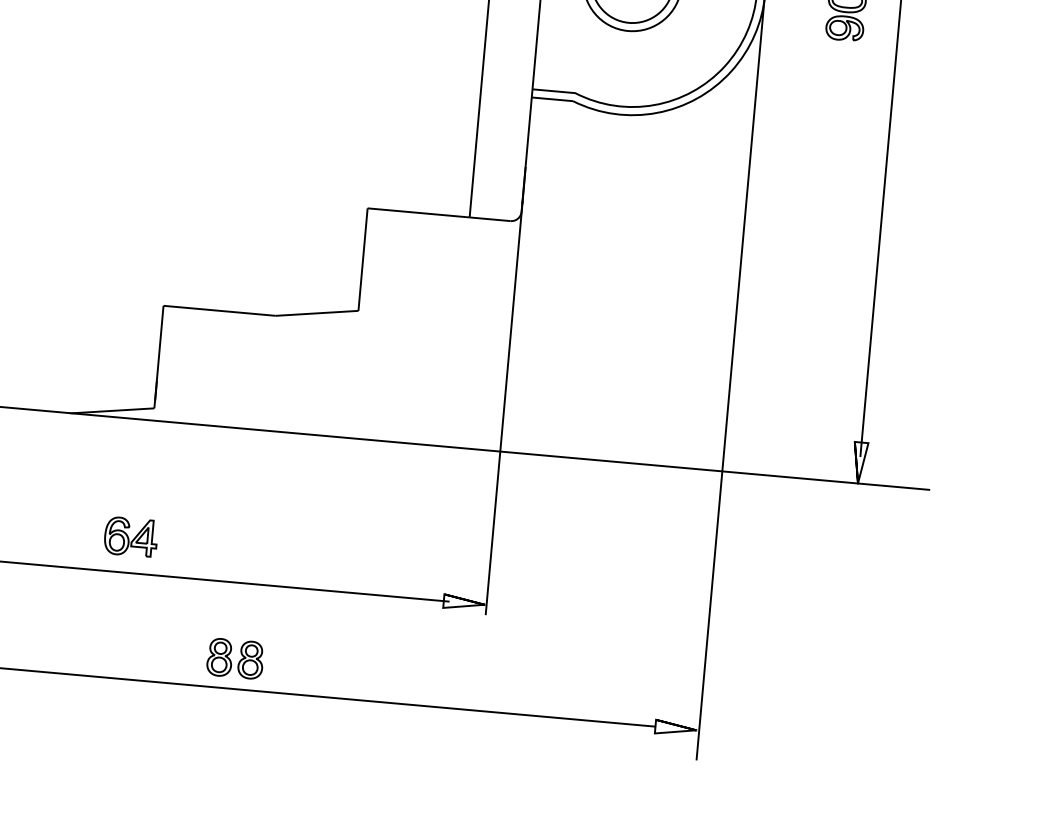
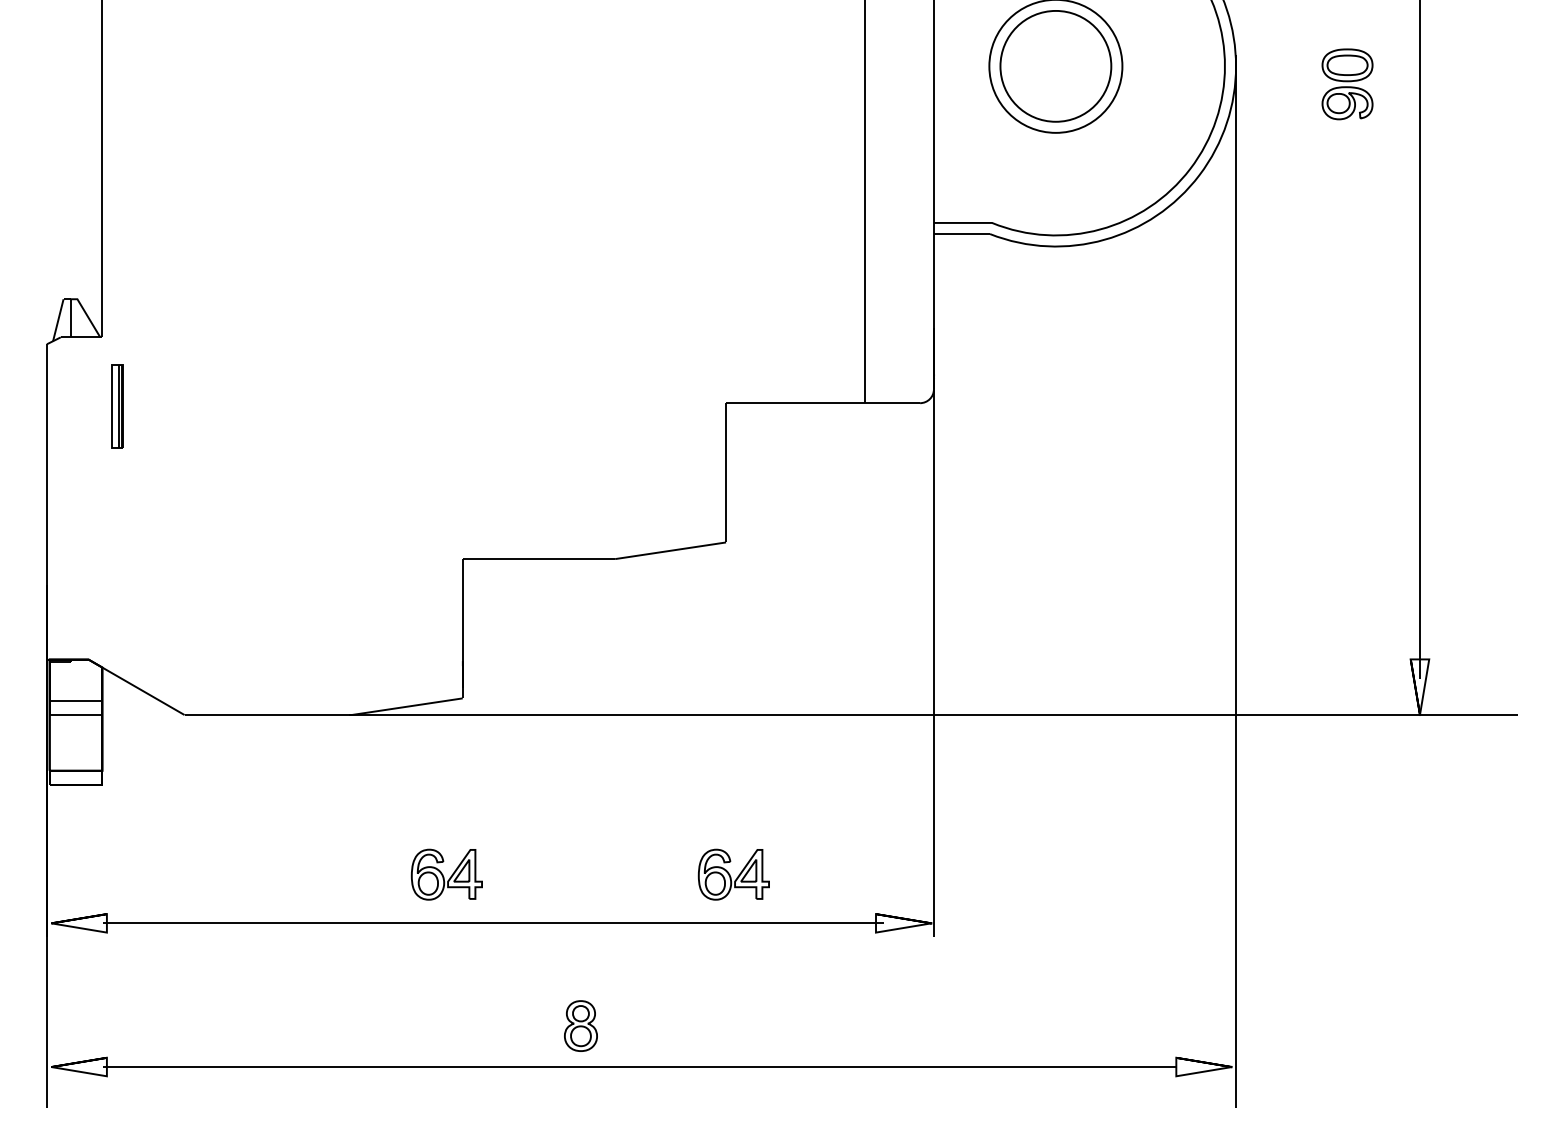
part: (342, 555) -> (733, 874), added
part: (251, 659) -> (623, 1025), removed

